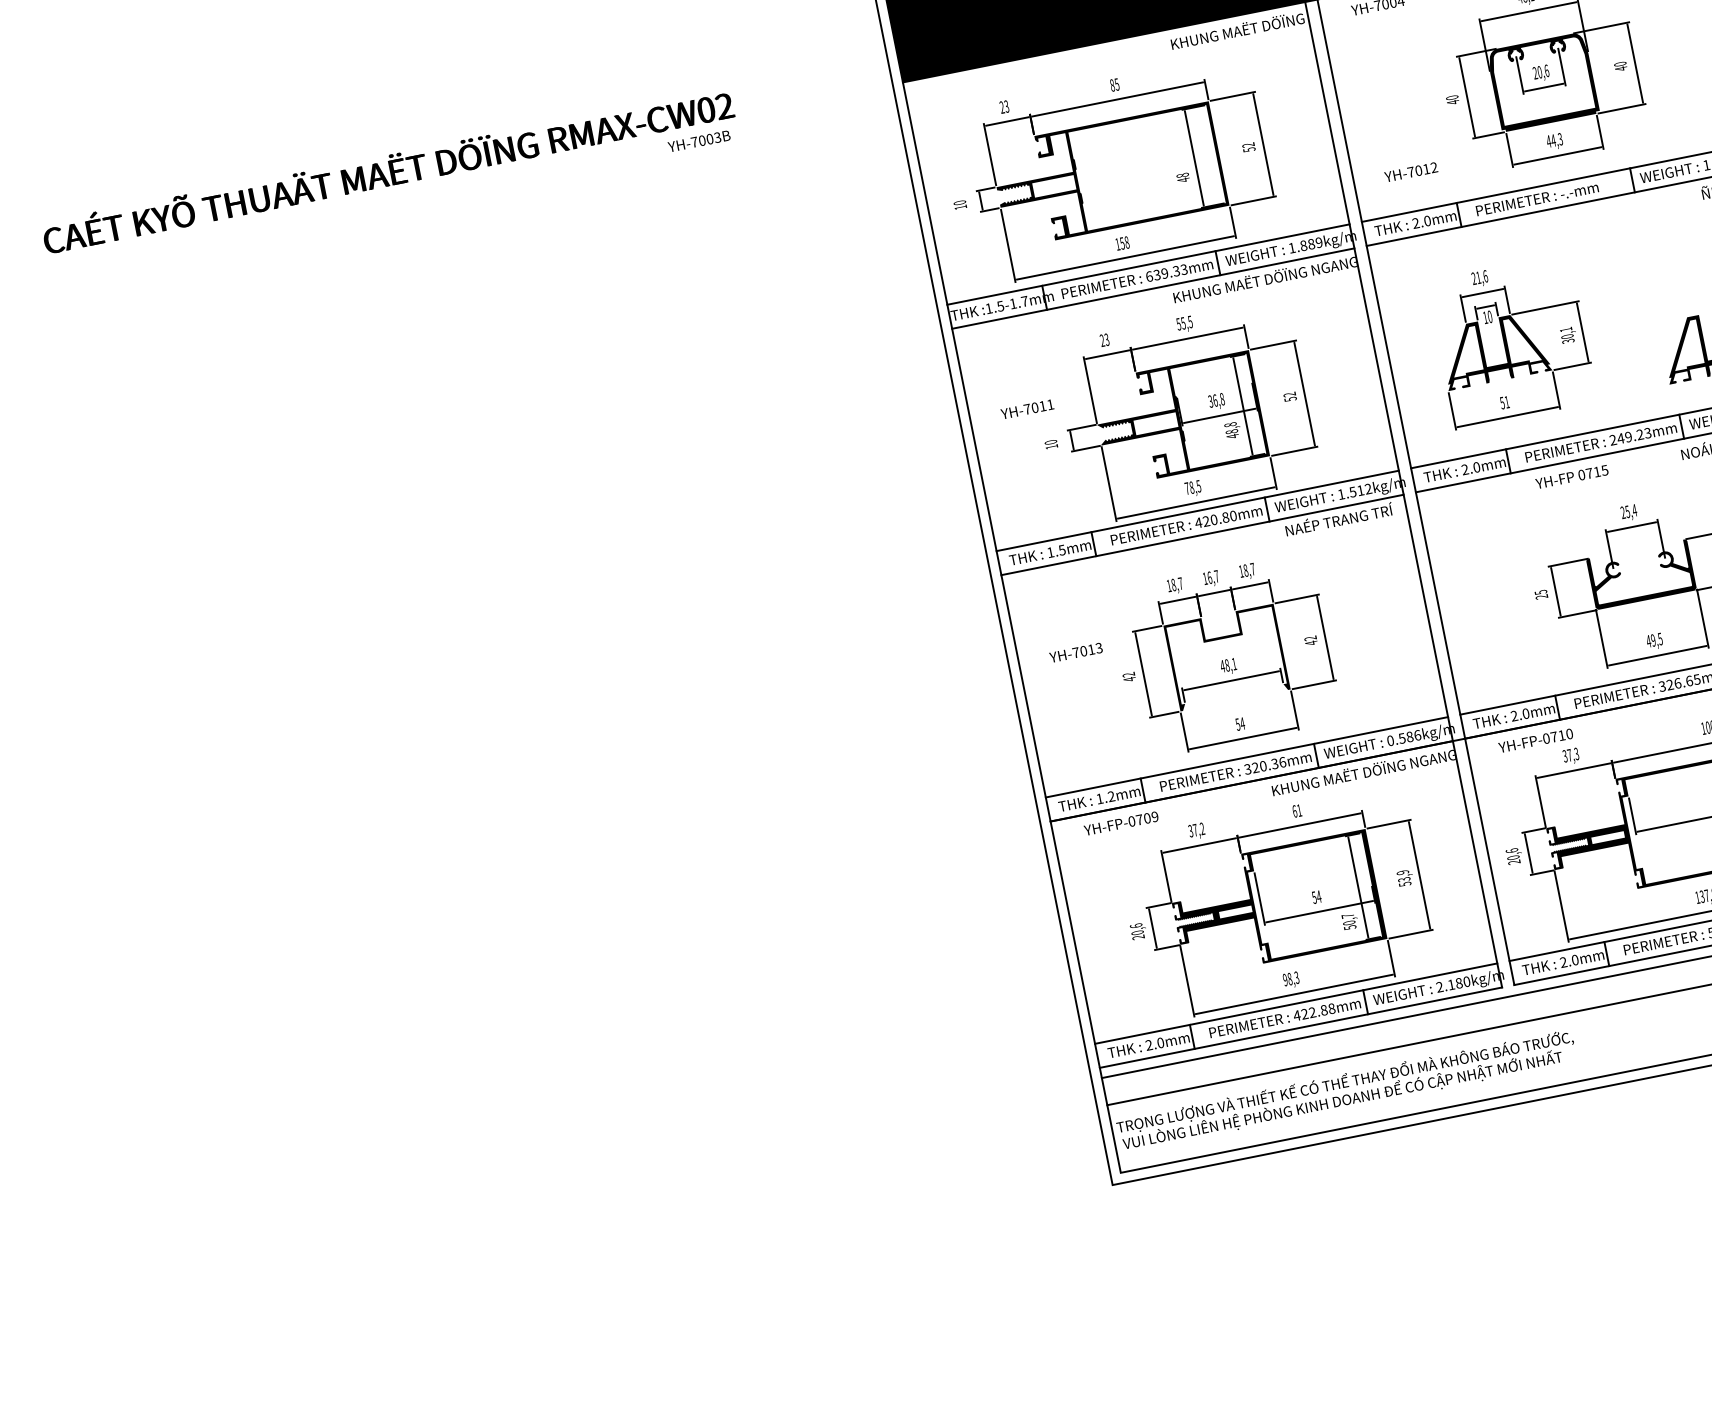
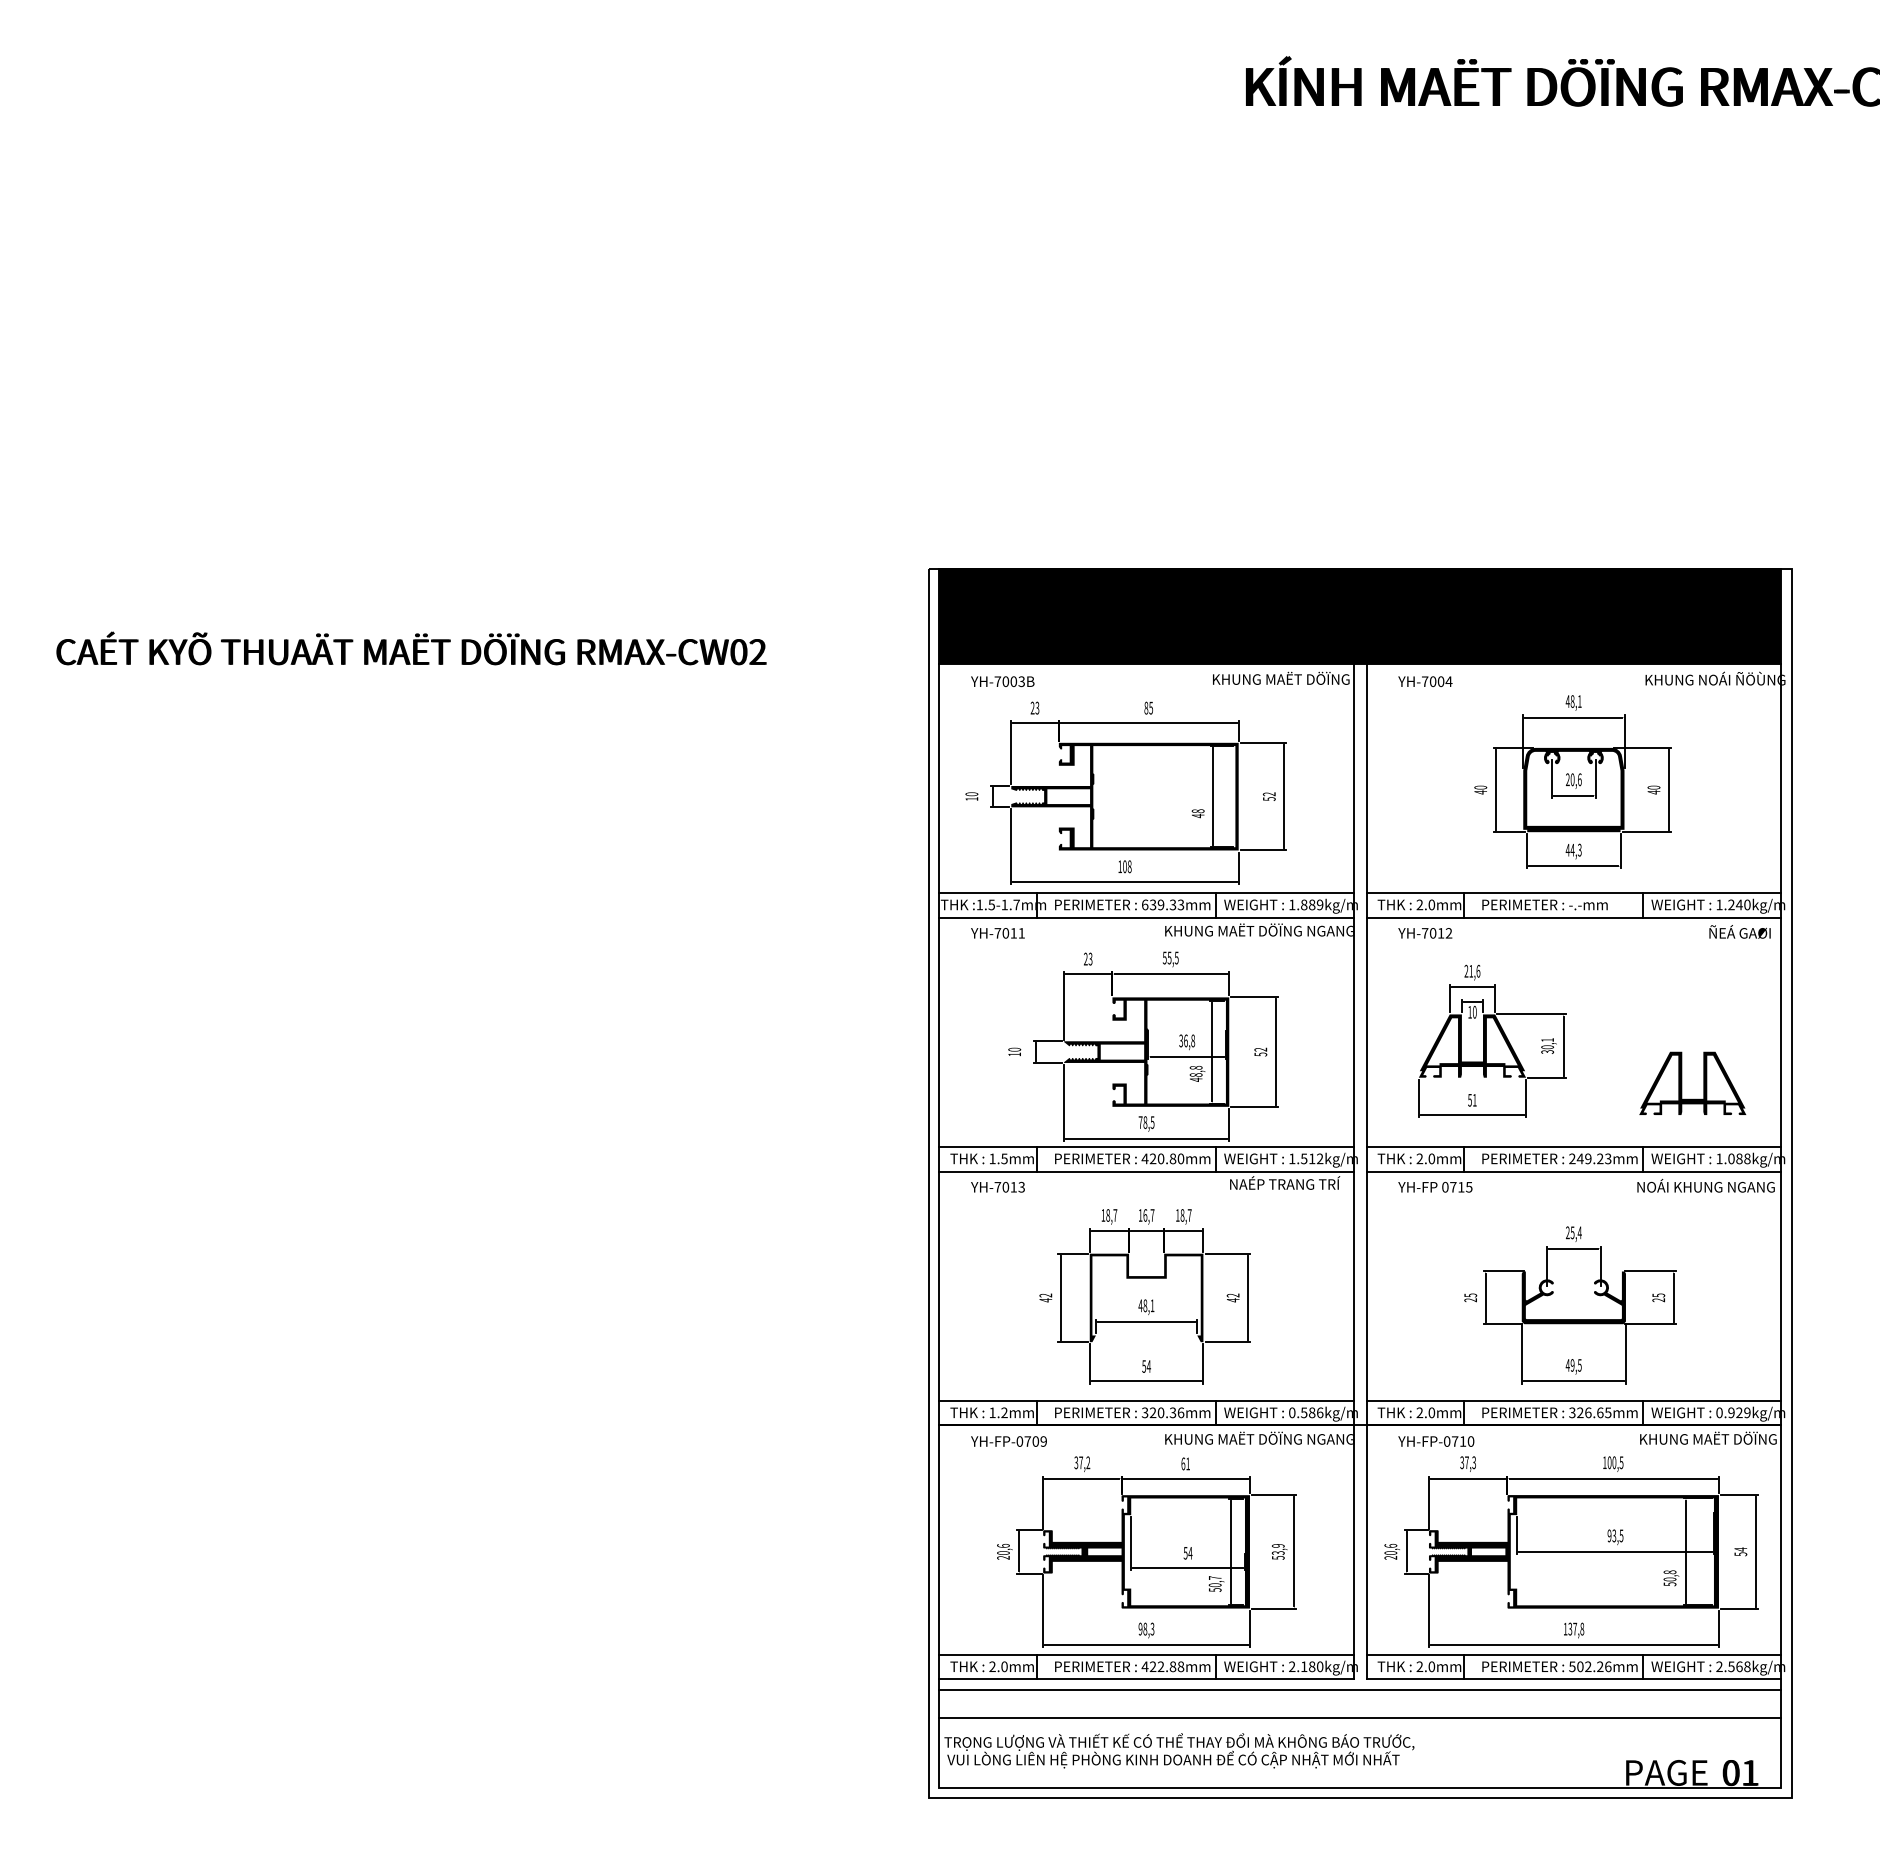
text: (699, 141) -> (1002, 681), moved
text: (1411, 172) -> (1425, 933), moved
text: (1121, 243) -> (1124, 866), 158 -> 108
text: (1027, 409) -> (997, 933), moved
text: (1572, 476) -> (1435, 1186), moved
text: (1075, 652) -> (997, 1186), moved

